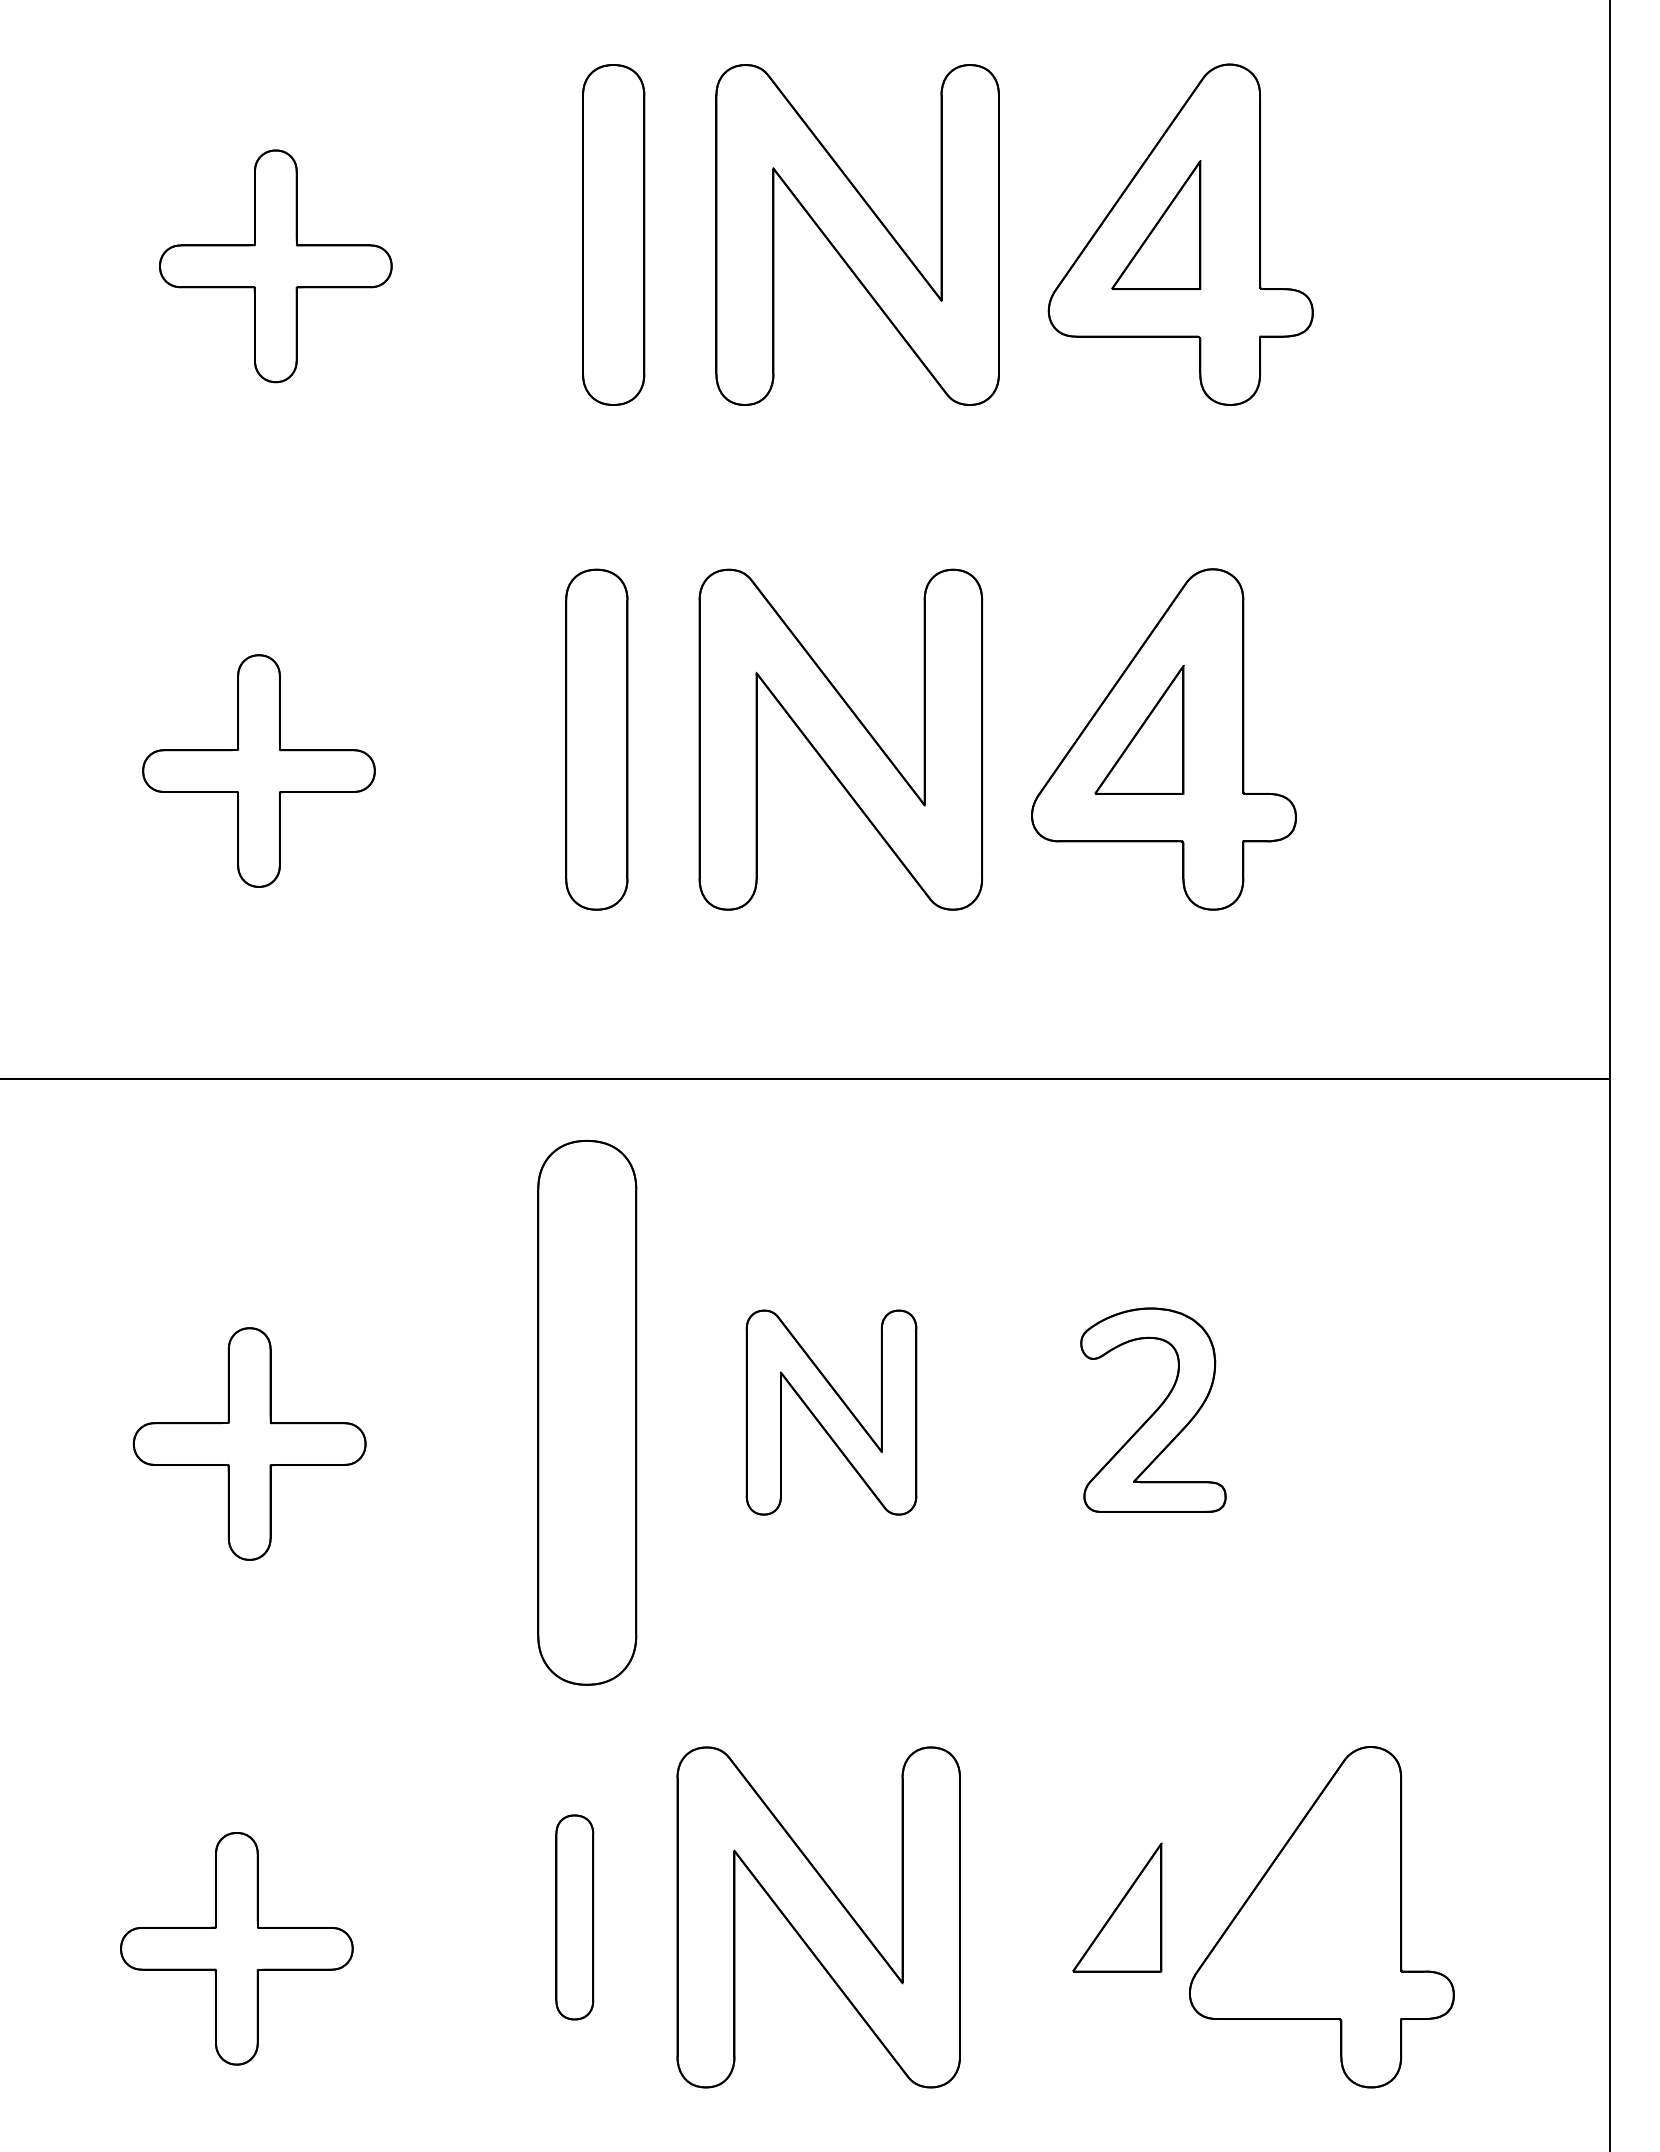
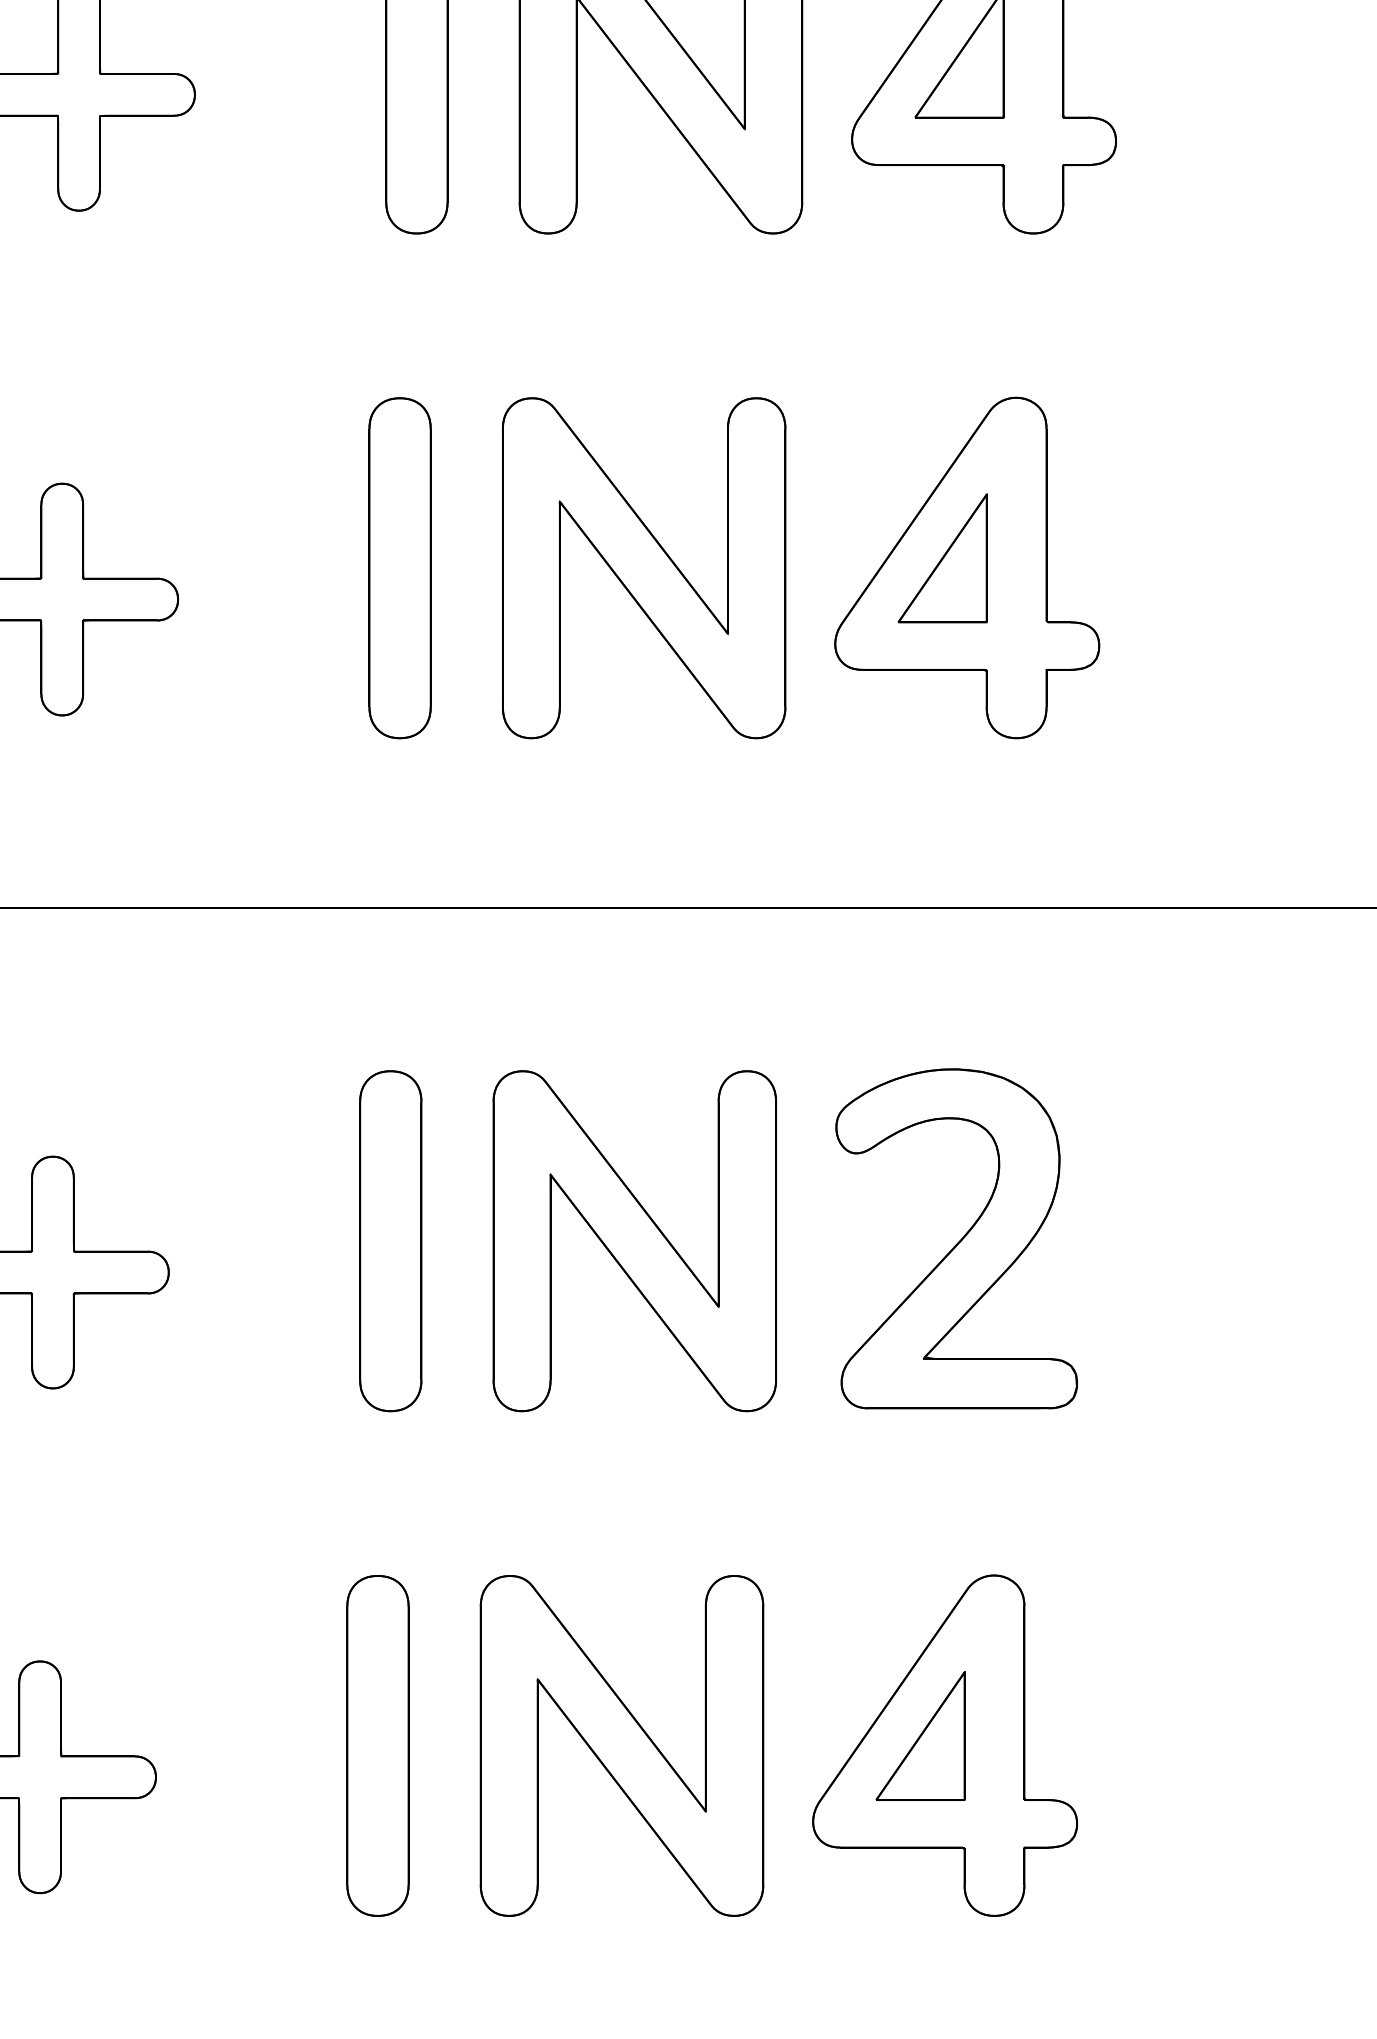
part: (1153, 1409) -> (956, 1238), size x1.67
part: (587, 1412) -> (390, 1241), size x0.62
part: (831, 1412) -> (634, 1241), size x1.67
part: (574, 1917) -> (377, 1746), size x1.67
part: (1321, 1917) -> (944, 1746), moved

